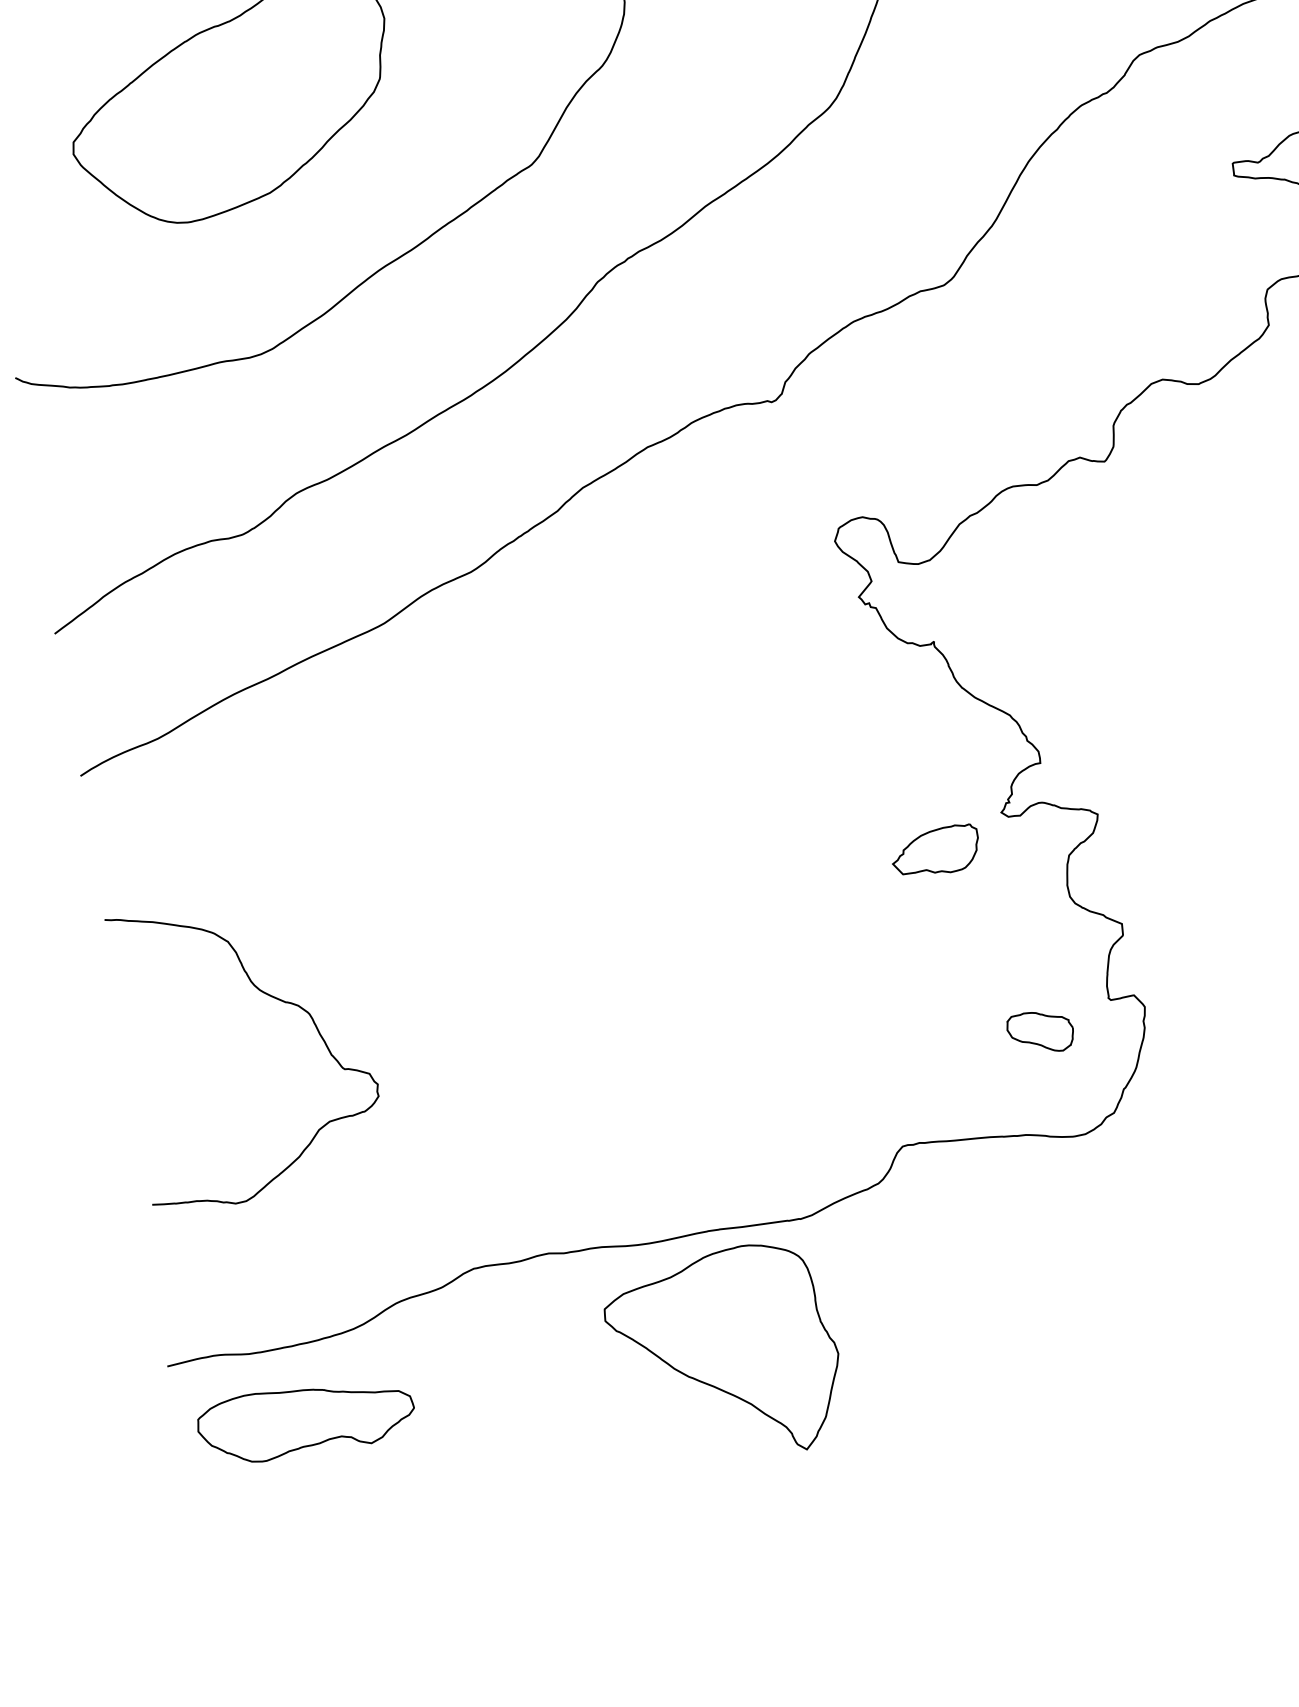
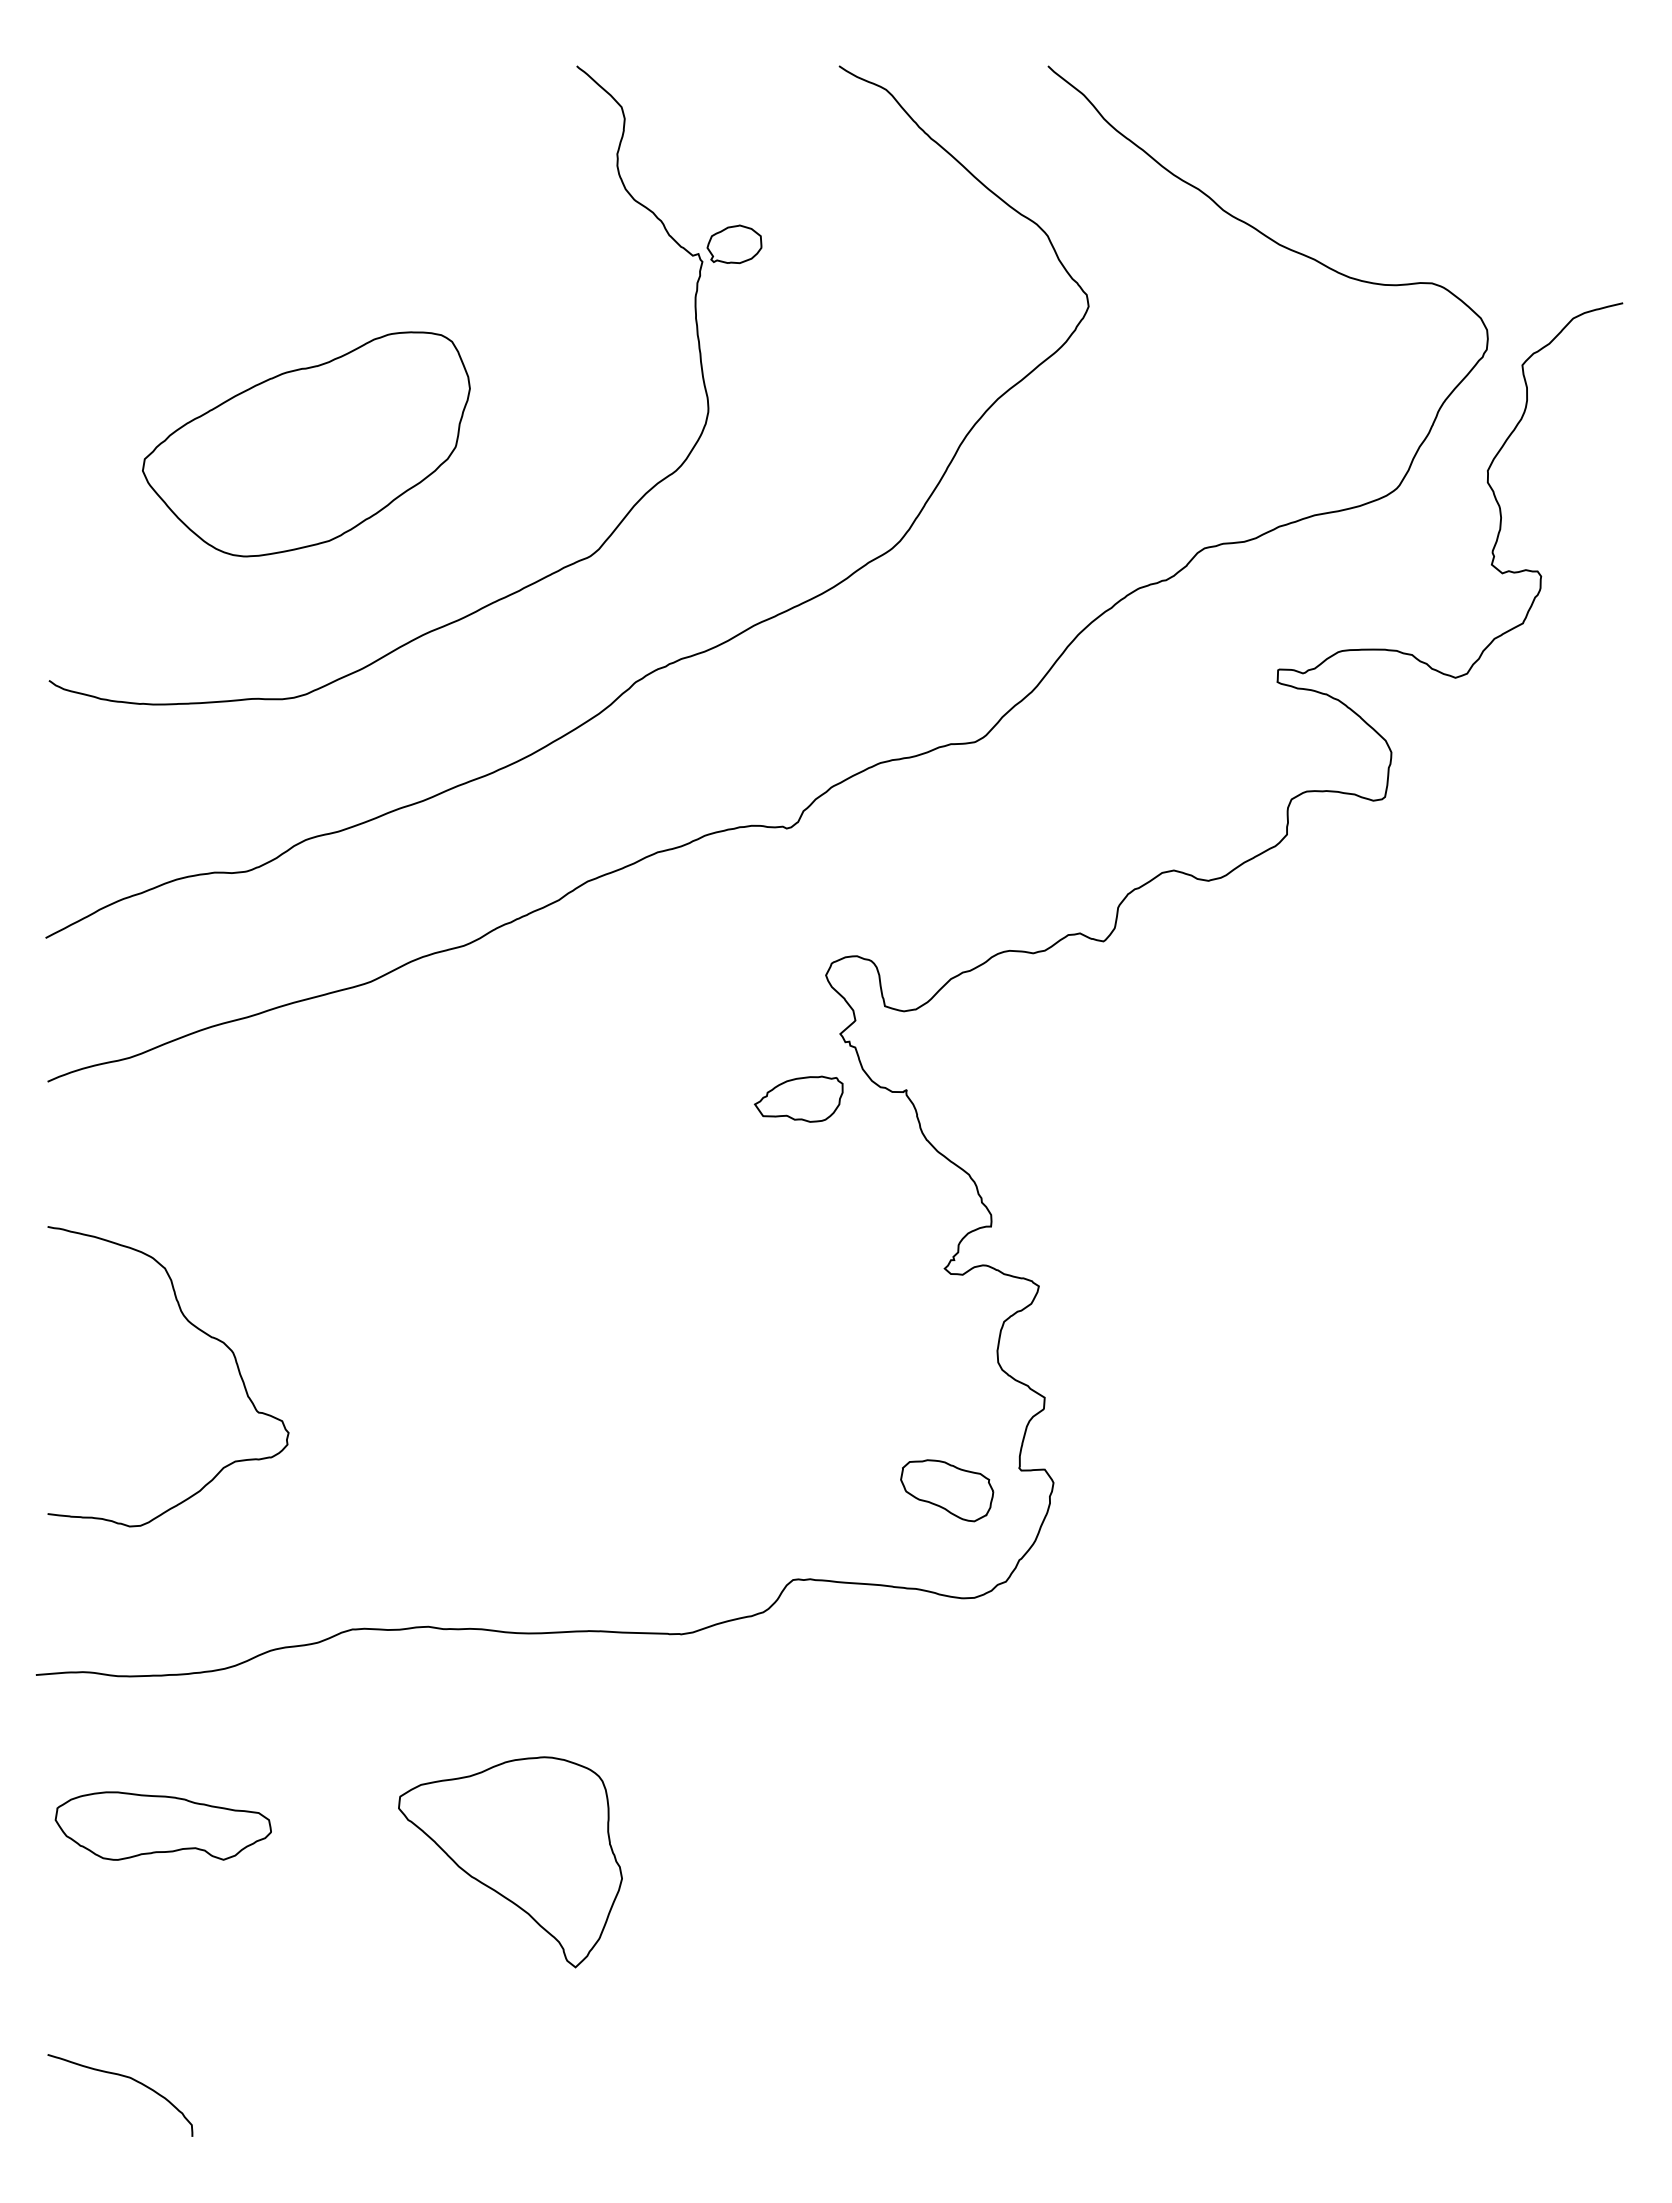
part: (935, 851) -> (798, 1098), moved
part: (1040, 1032) -> (947, 1490), size x1.43
part: (725, 1356) -> (510, 1862), moved
part: (305, 1419) -> (162, 1825), moved

